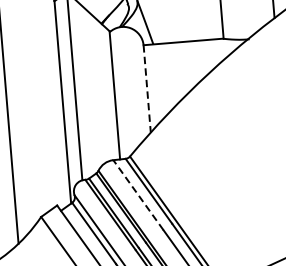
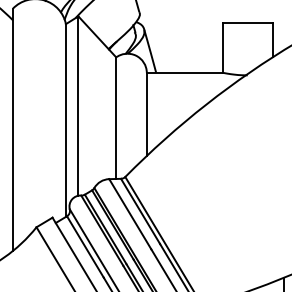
line: (146, 89) -> (146, 114), dashed -> solid
line: (138, 195) -> (130, 214), dashed -> solid

